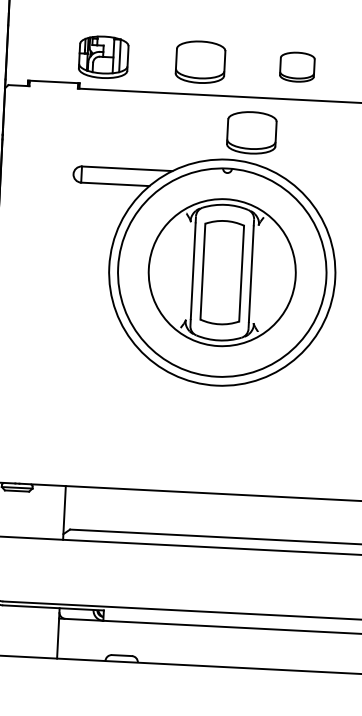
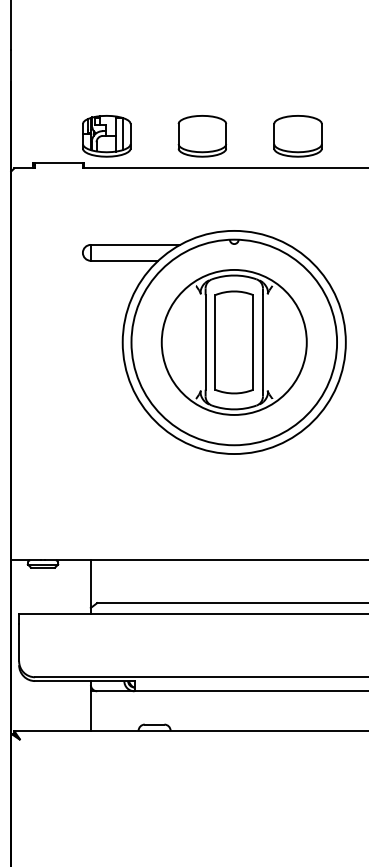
part: (296, 67) -> (297, 136), size x1.43
part: (250, 133) -> (255, 203), removed

